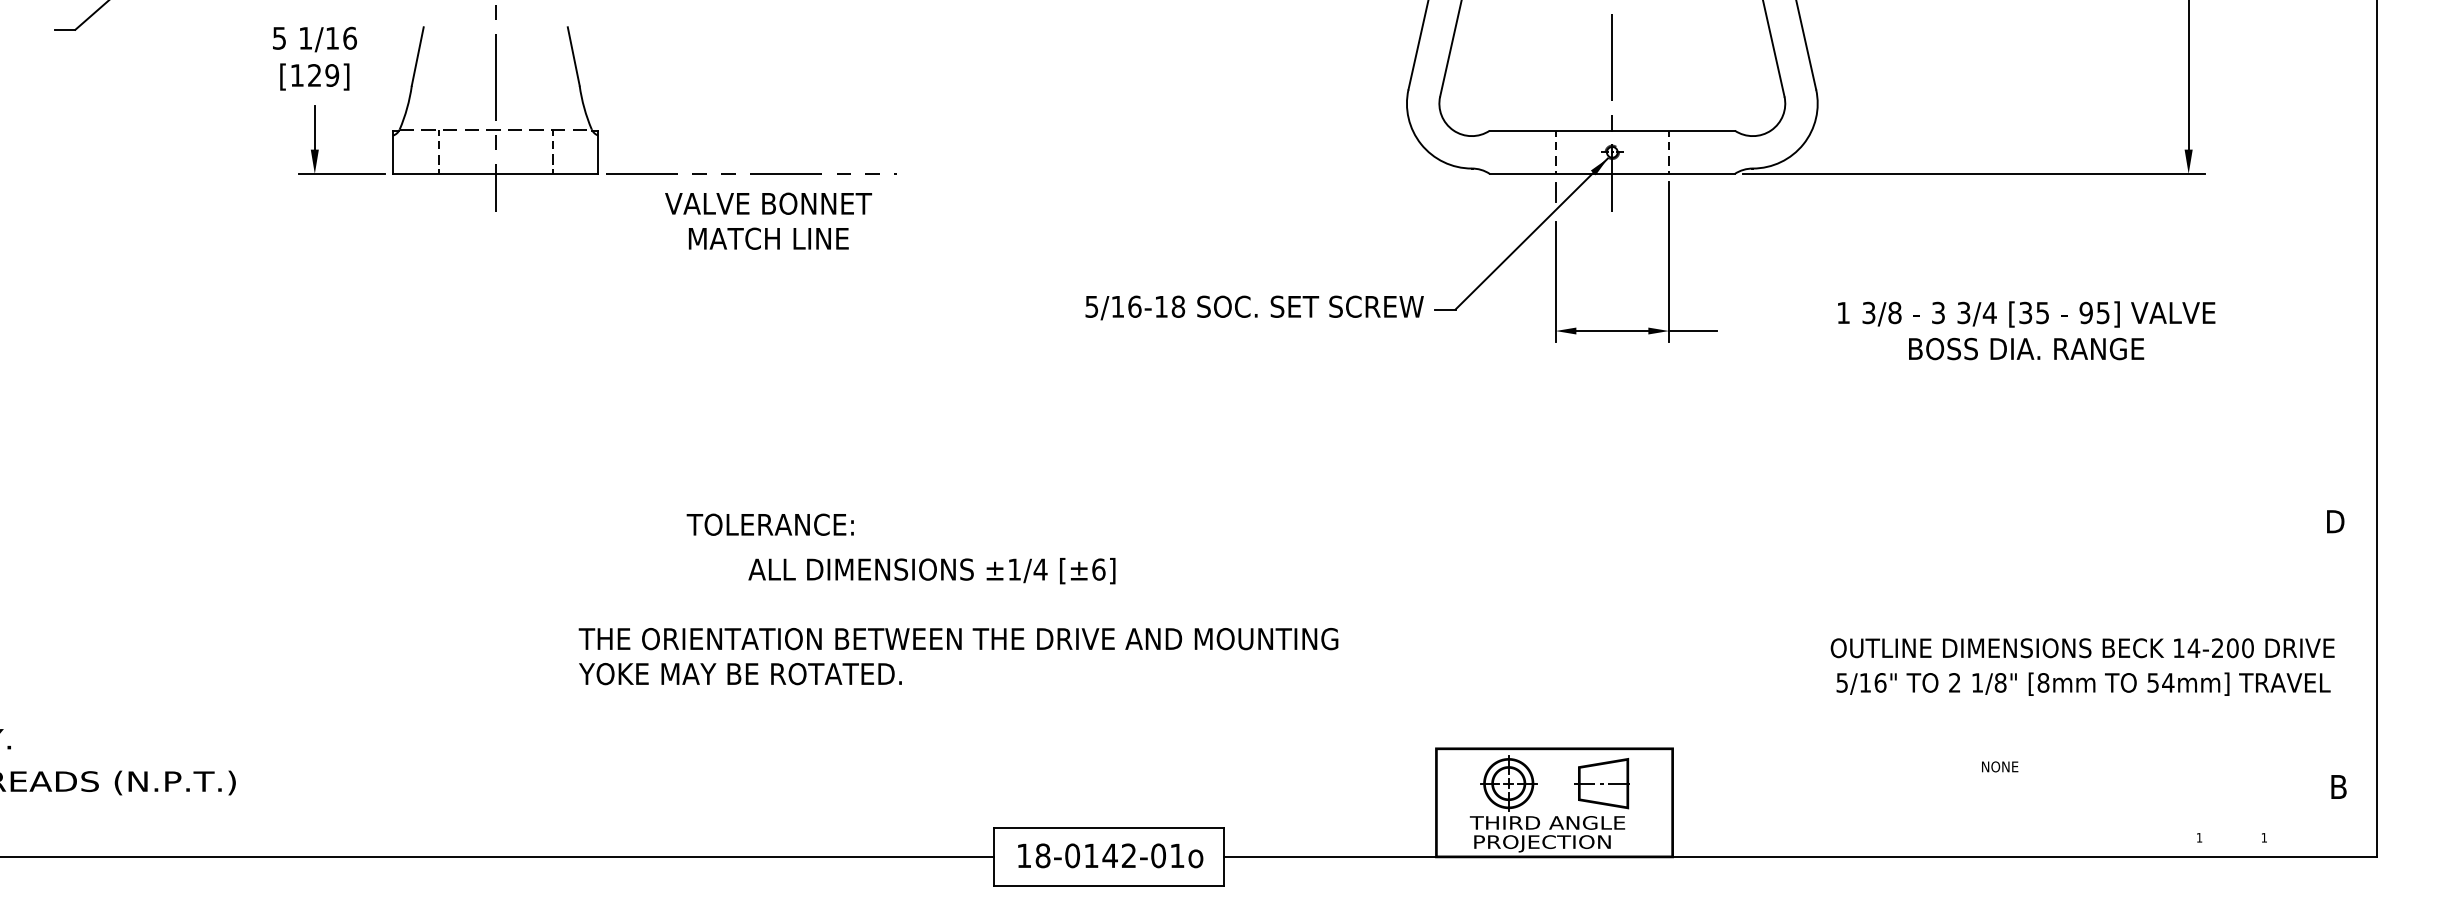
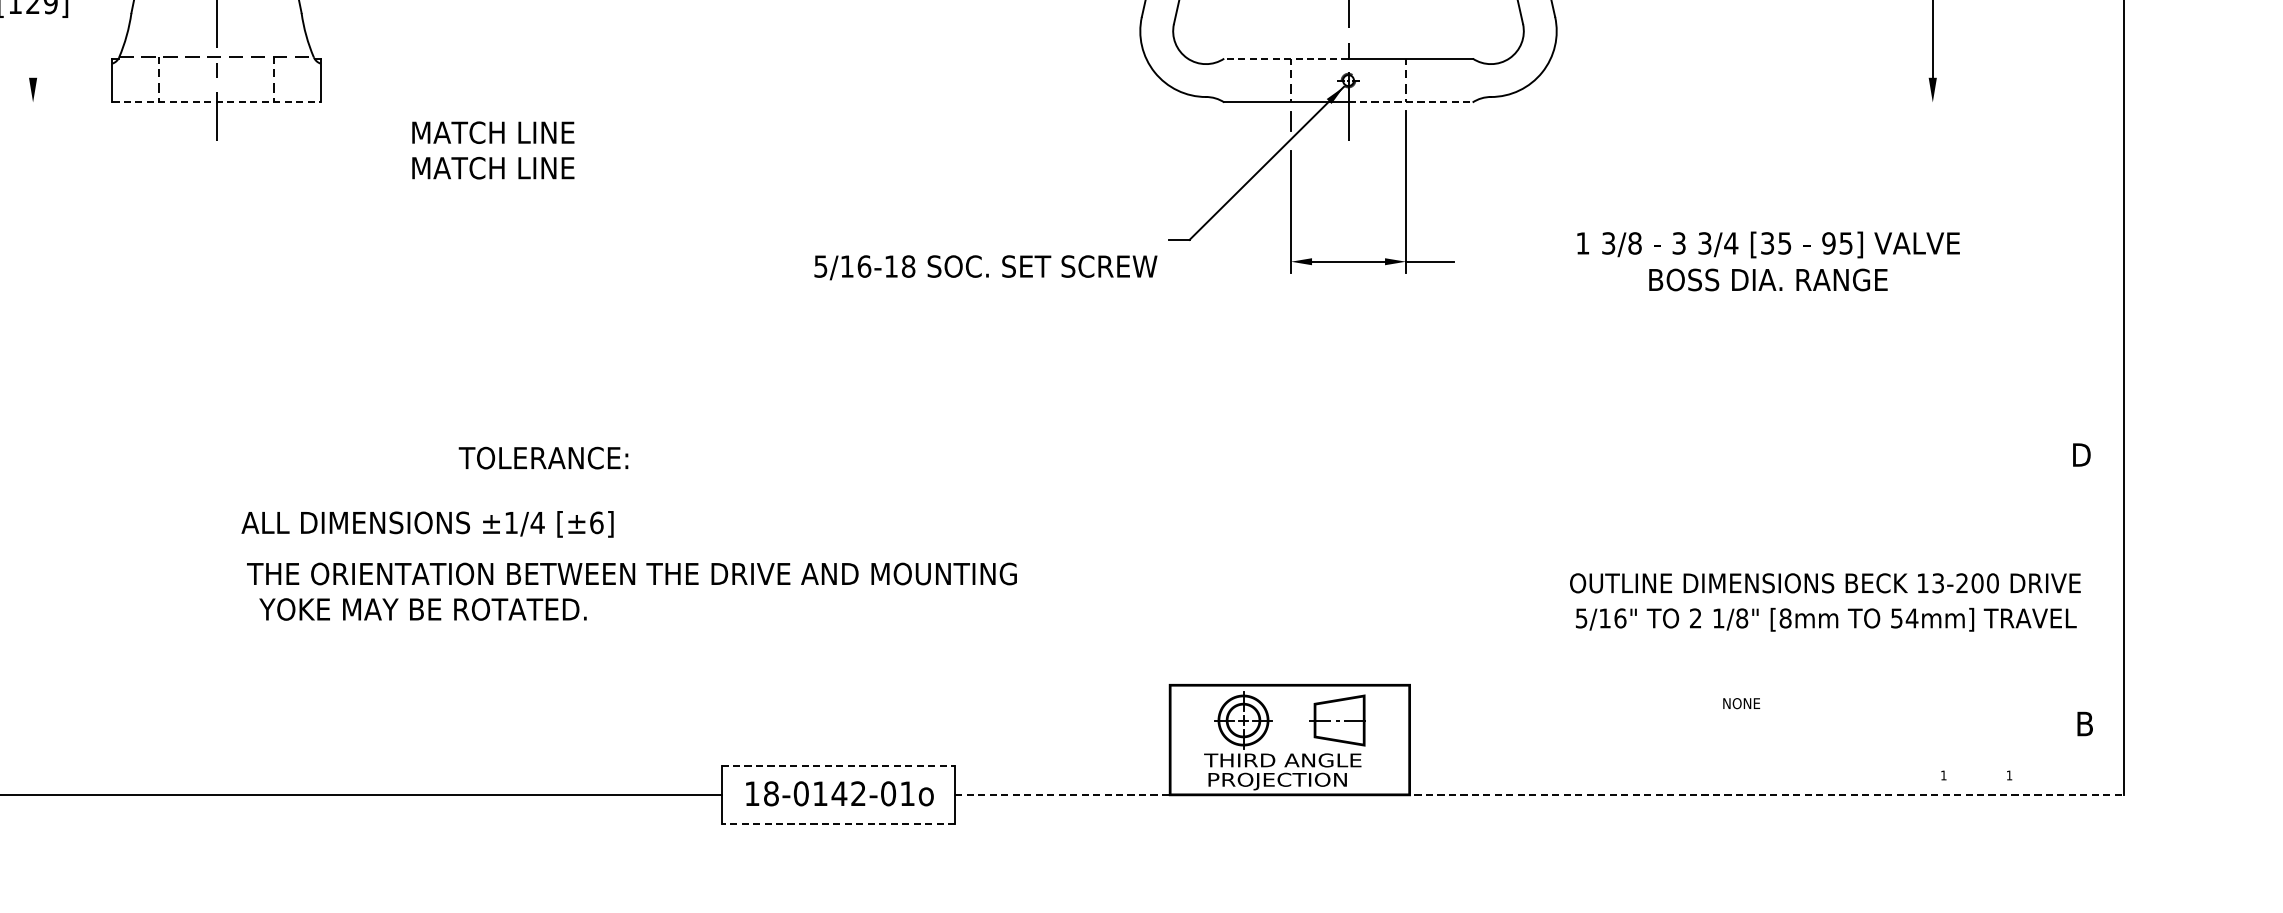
line: (314, 127) -> (32, 55), removed
line: (1550, 130) -> (1285, 58), solid -> dashed
line: (341, 173) -> (60, 102), removed
line: (495, 173) -> (216, 102), solid -> dashed
line: (751, 173) -> (475, 102), removed
line: (1674, 173) -> (1411, 102), solid -> dashed
line: (1973, 173) -> (1714, 102), removed
text: (768, 203) -> (493, 132), VALVE BONNET -> MATCH LINE
text: (1254, 307) -> (985, 267), moved
text: (769, 524) -> (542, 457), moved
text: (931, 571) -> (427, 524), moved
text: (958, 639) -> (631, 574), moved
text: (2193, 648) -> (1937, 583), 14-200 -> 13-200
text: (740, 674) -> (423, 609), moved
line: (1109, 828) -> (838, 766), solid -> dashed
line: (1800, 856) -> (1539, 794), solid -> dashed
line: (1108, 885) -> (837, 823), solid -> dashed

